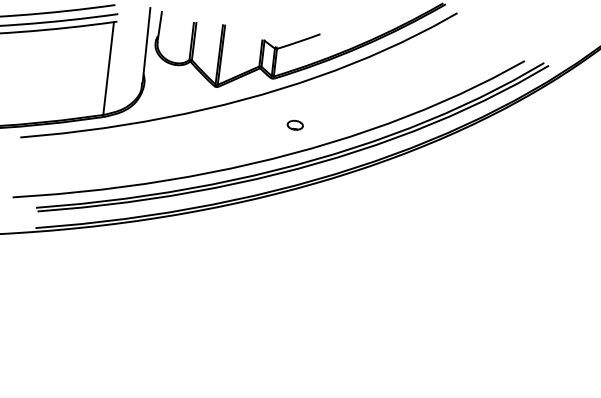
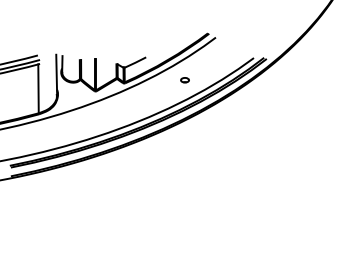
part: (294, 125) -> (184, 80), moved

